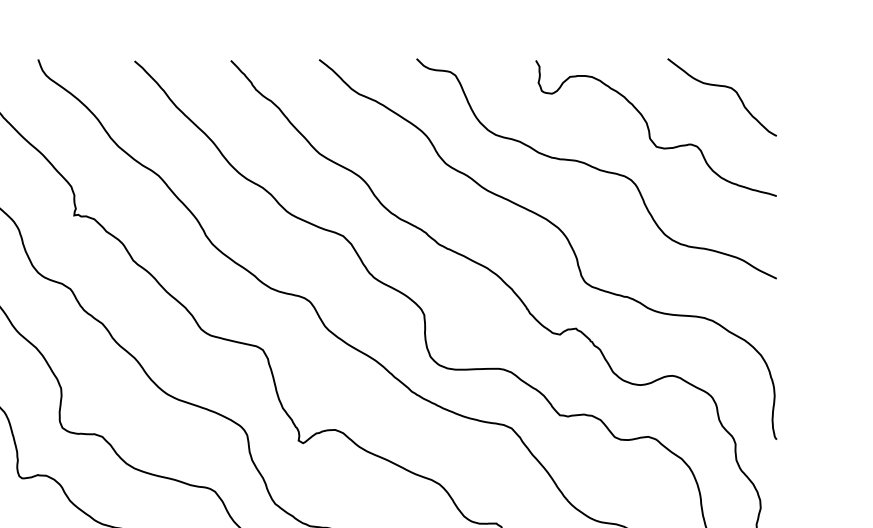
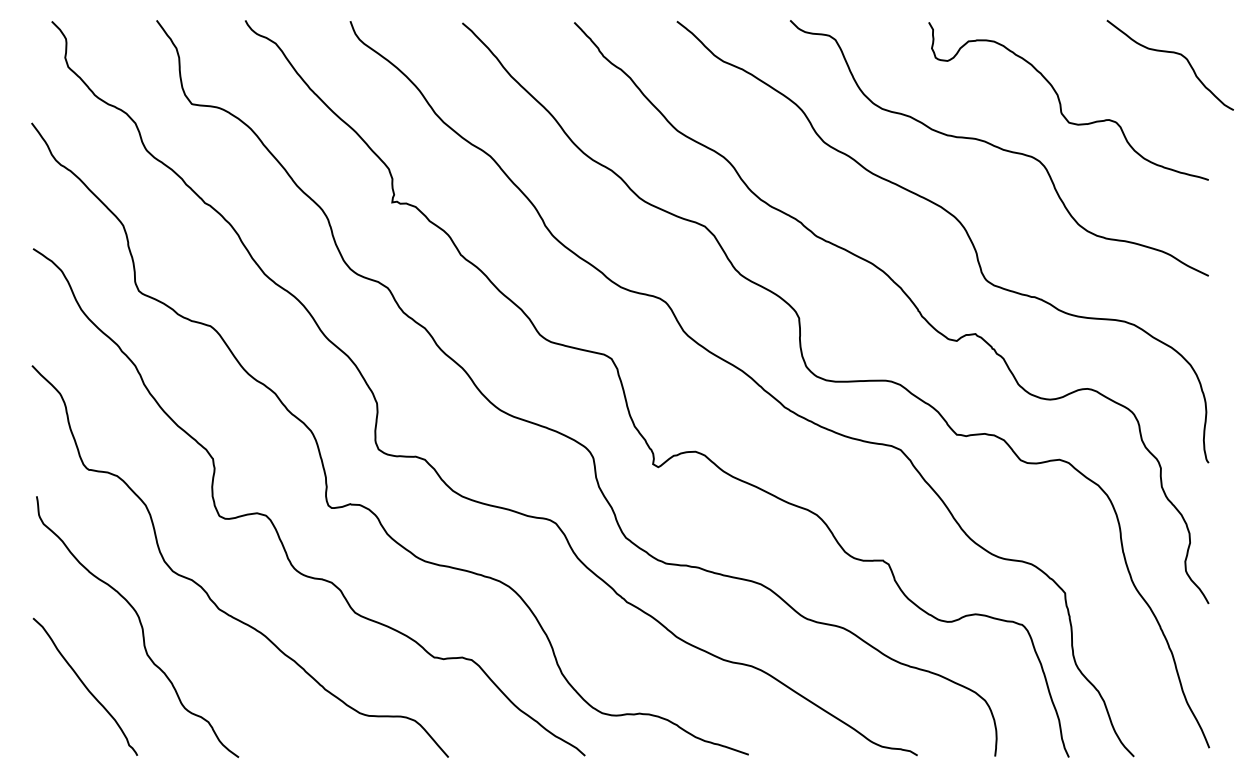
curve: (723, 87) -> (1171, 53), moved

